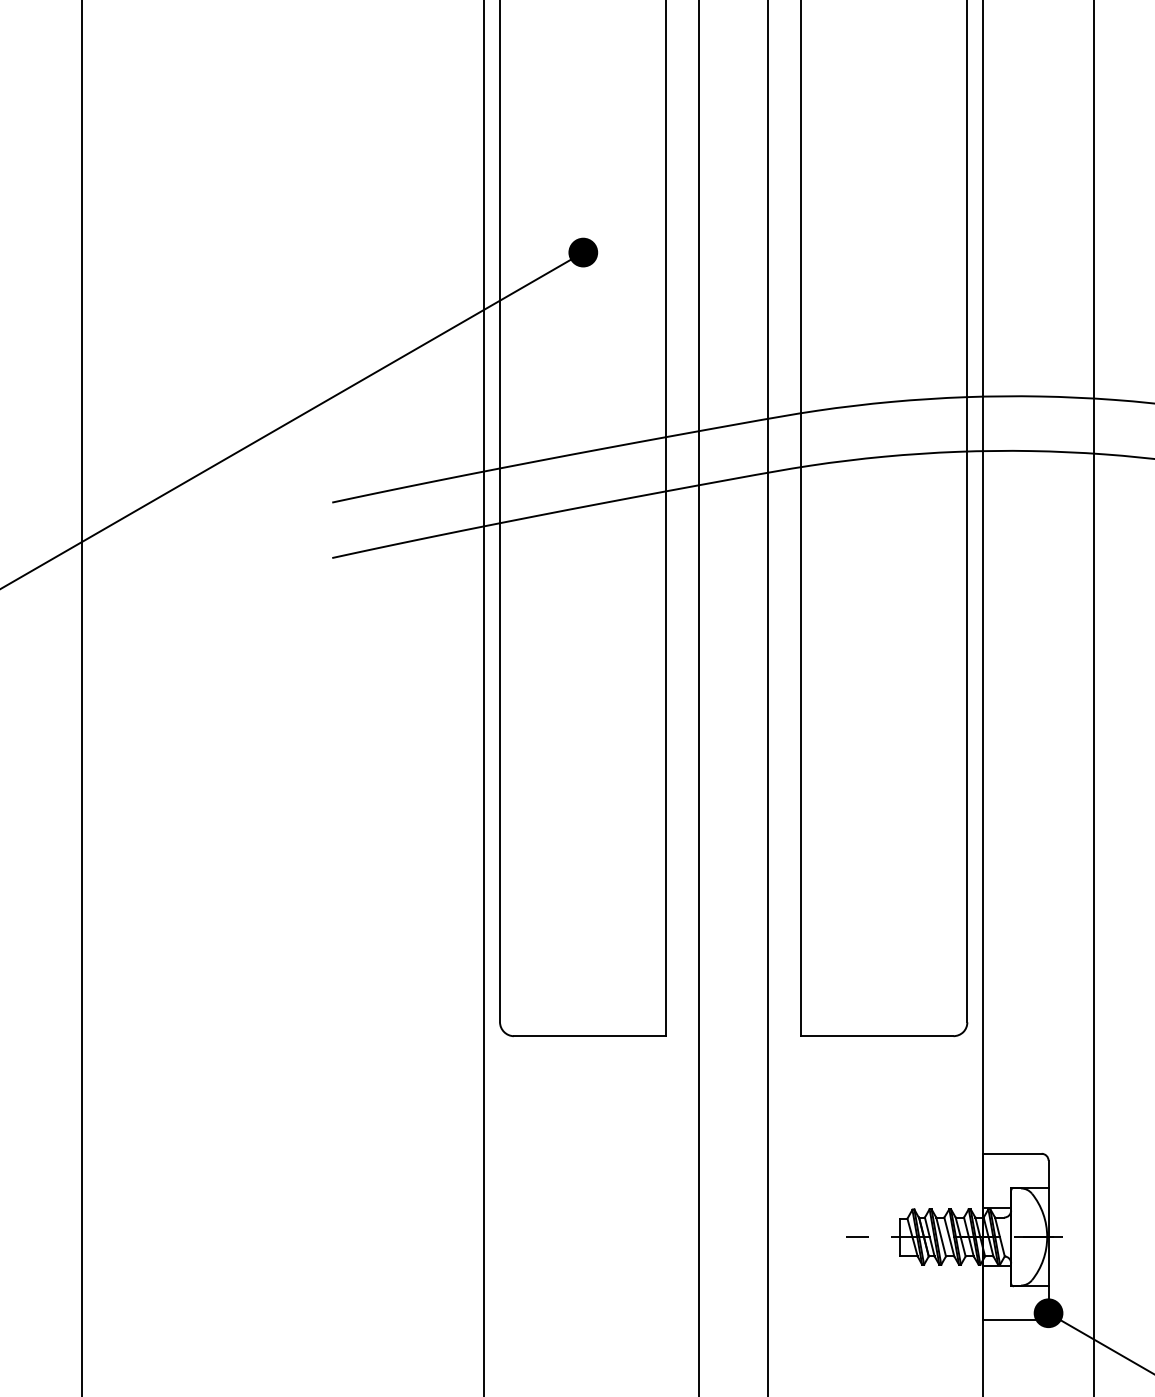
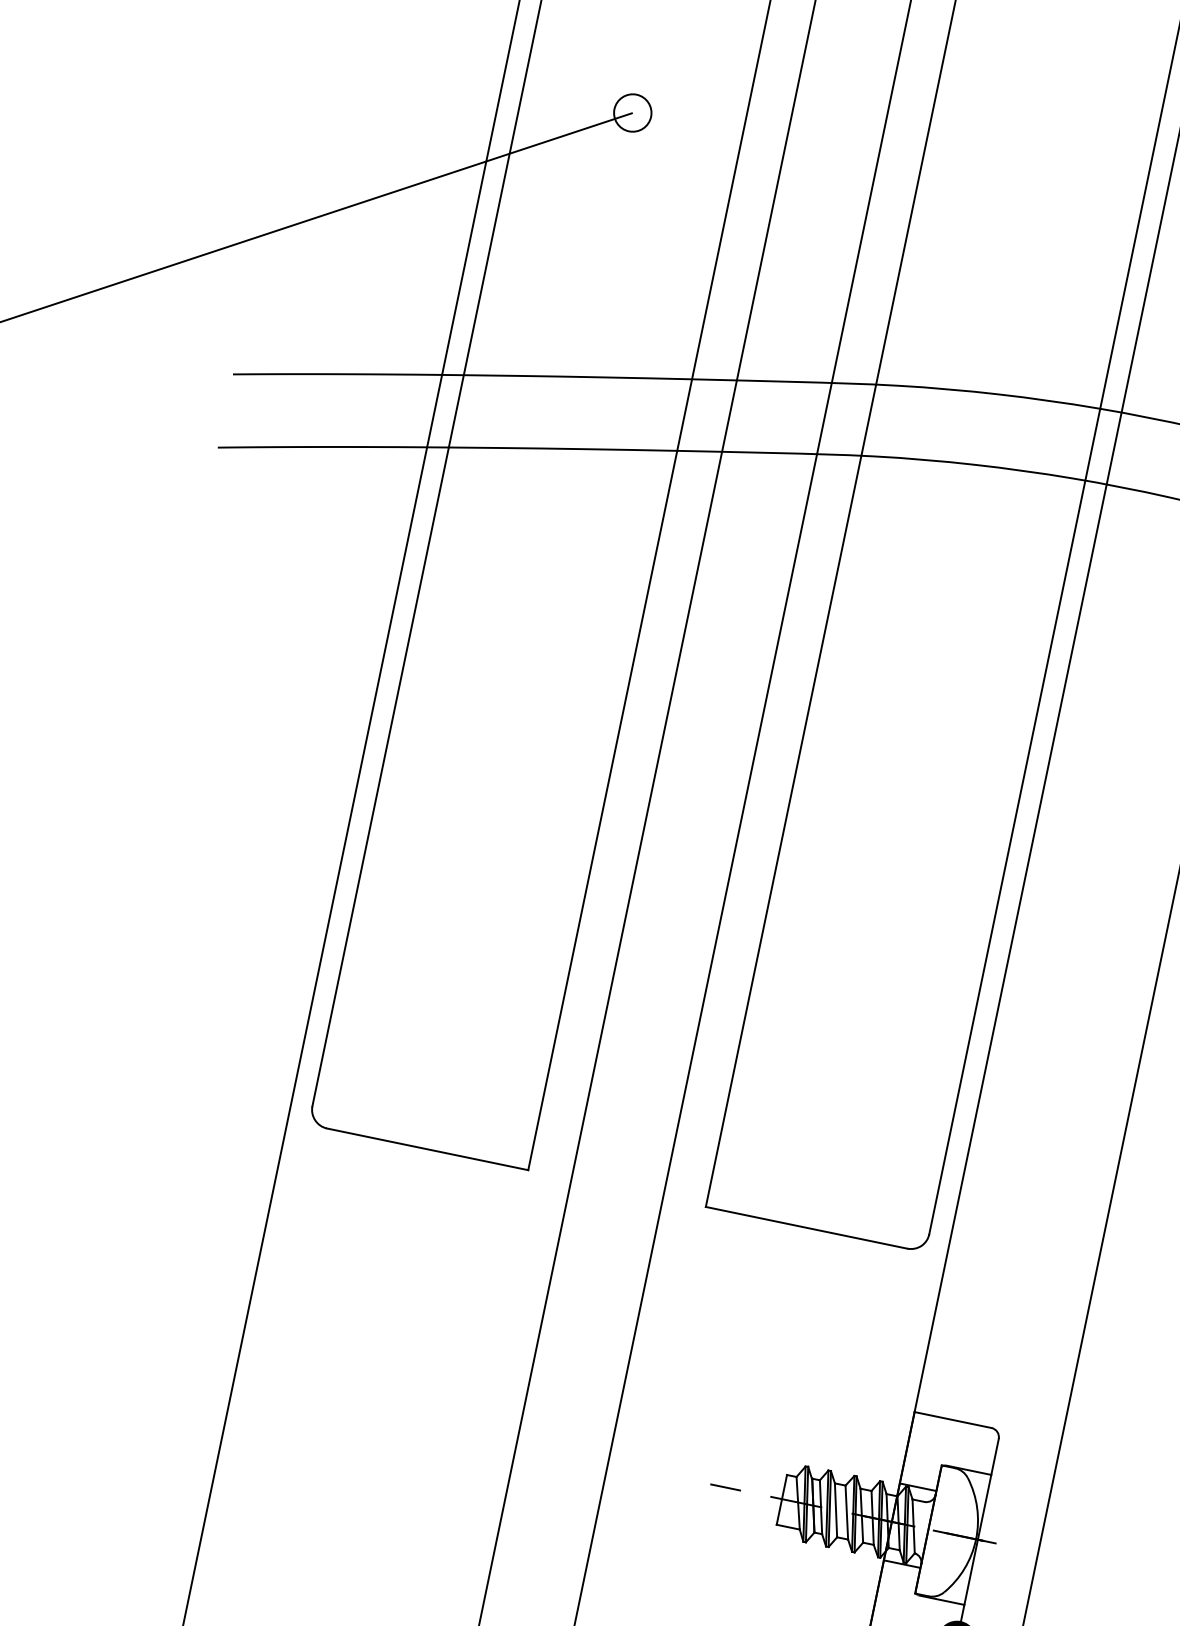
fill: (583, 252) -> (633, 112), removed

